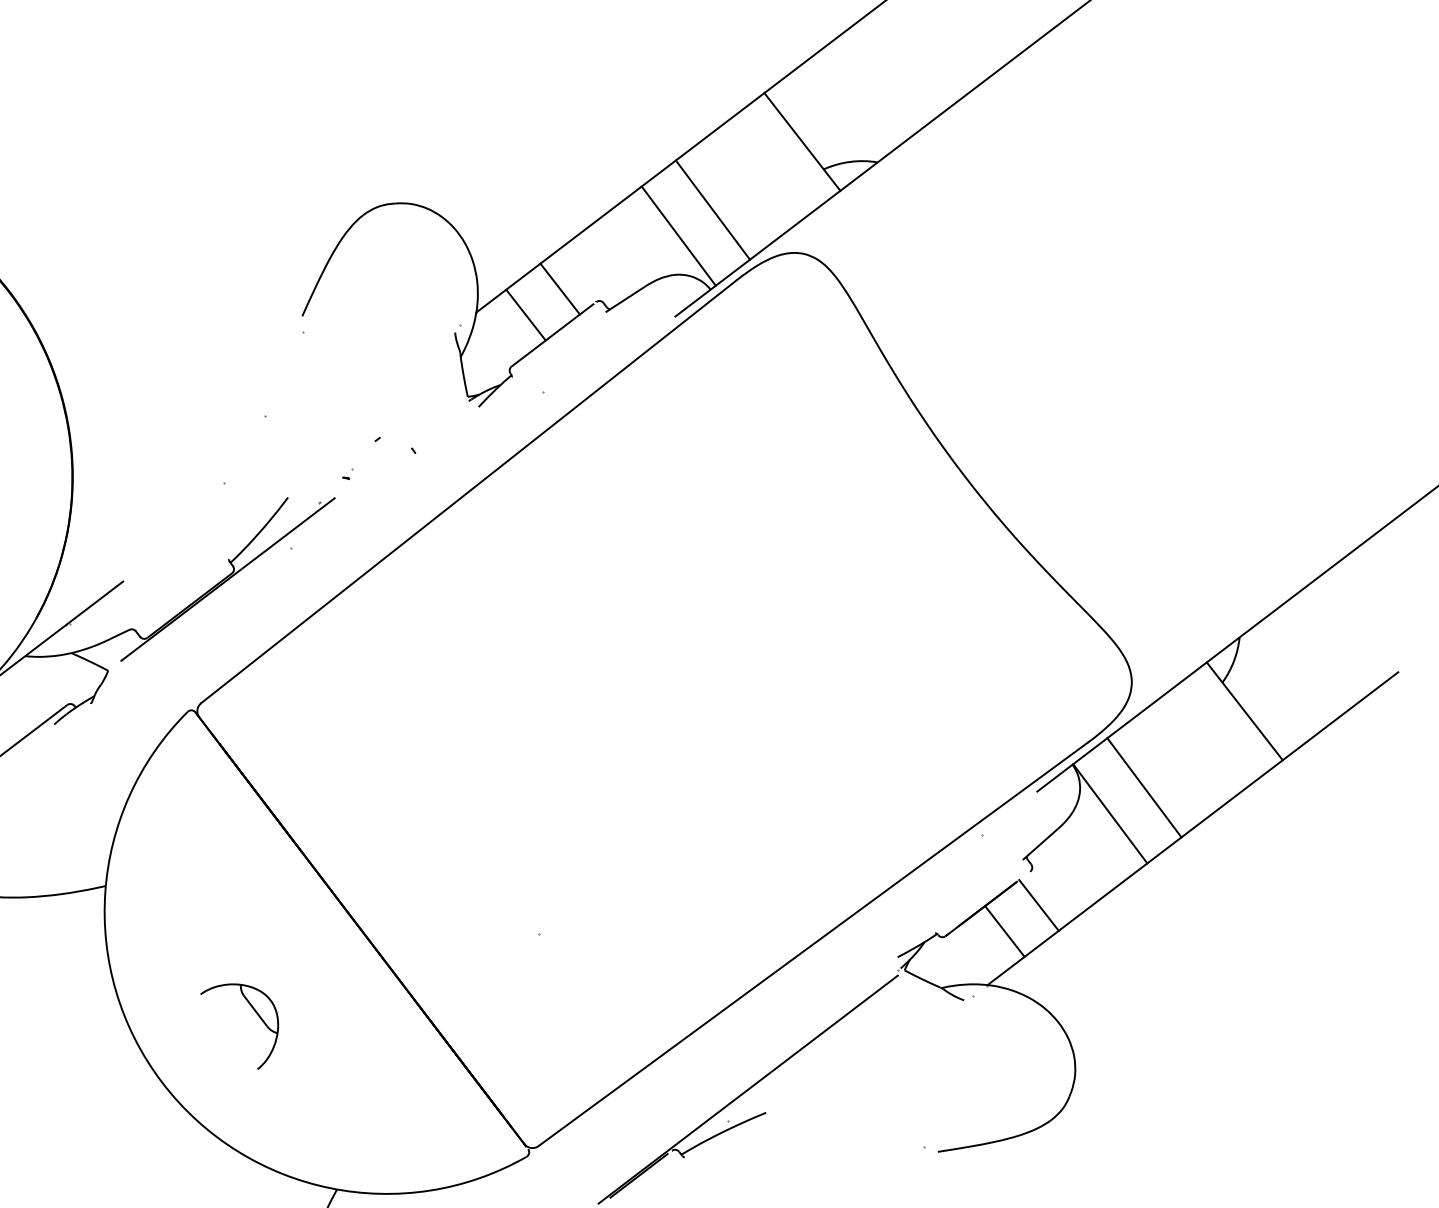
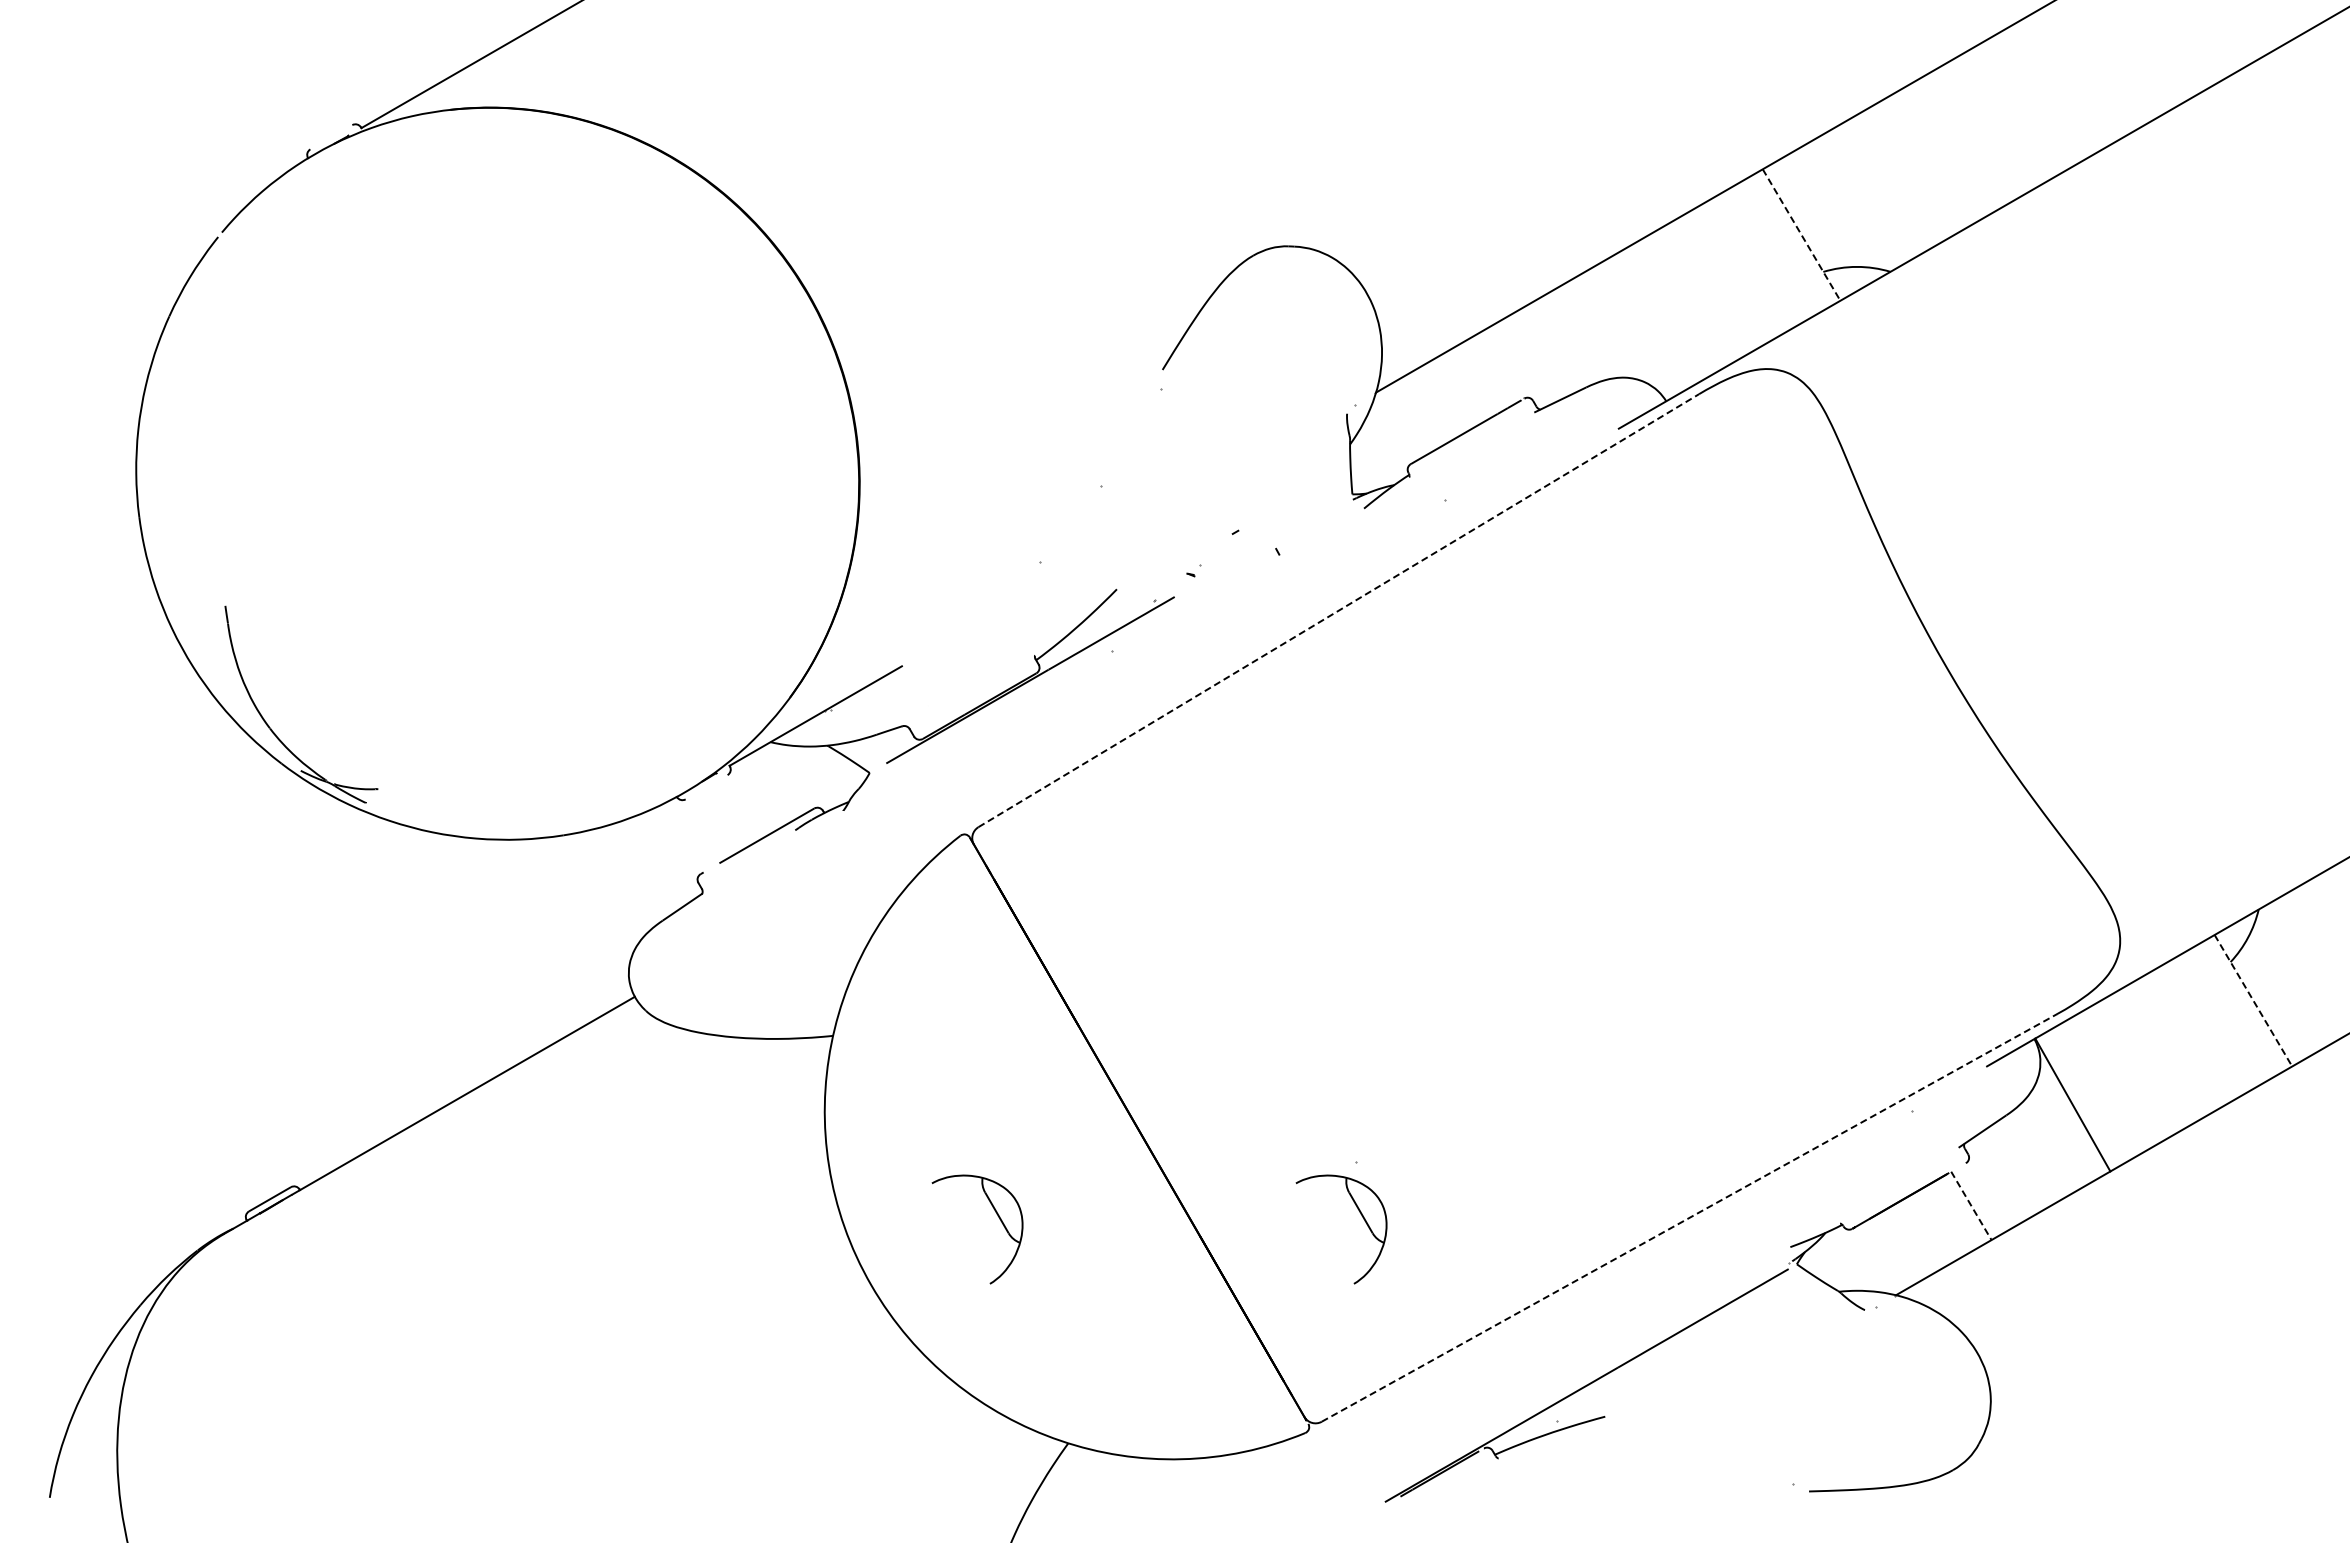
line: (802, 142) -> (1801, 235), solid -> dashed
line: (712, 209) -> (1681, 303), removed
line: (678, 235) -> (1635, 330), removed
line: (560, 288) -> (1482, 376), removed
line: (526, 315) -> (1436, 403), removed
line: (469, 491) -> (1339, 610), solid -> dashed
line: (1244, 711) -> (2253, 1001), solid -> dashed
line: (1144, 787) -> (2118, 1078), removed
line: (1039, 905) -> (1971, 1205), solid -> dashed
line: (1004, 931) -> (1925, 1232), removed
line: (813, 943) -> (1689, 1217), solid -> dashed
part: (549, 976) -> (1361, 1216), added

